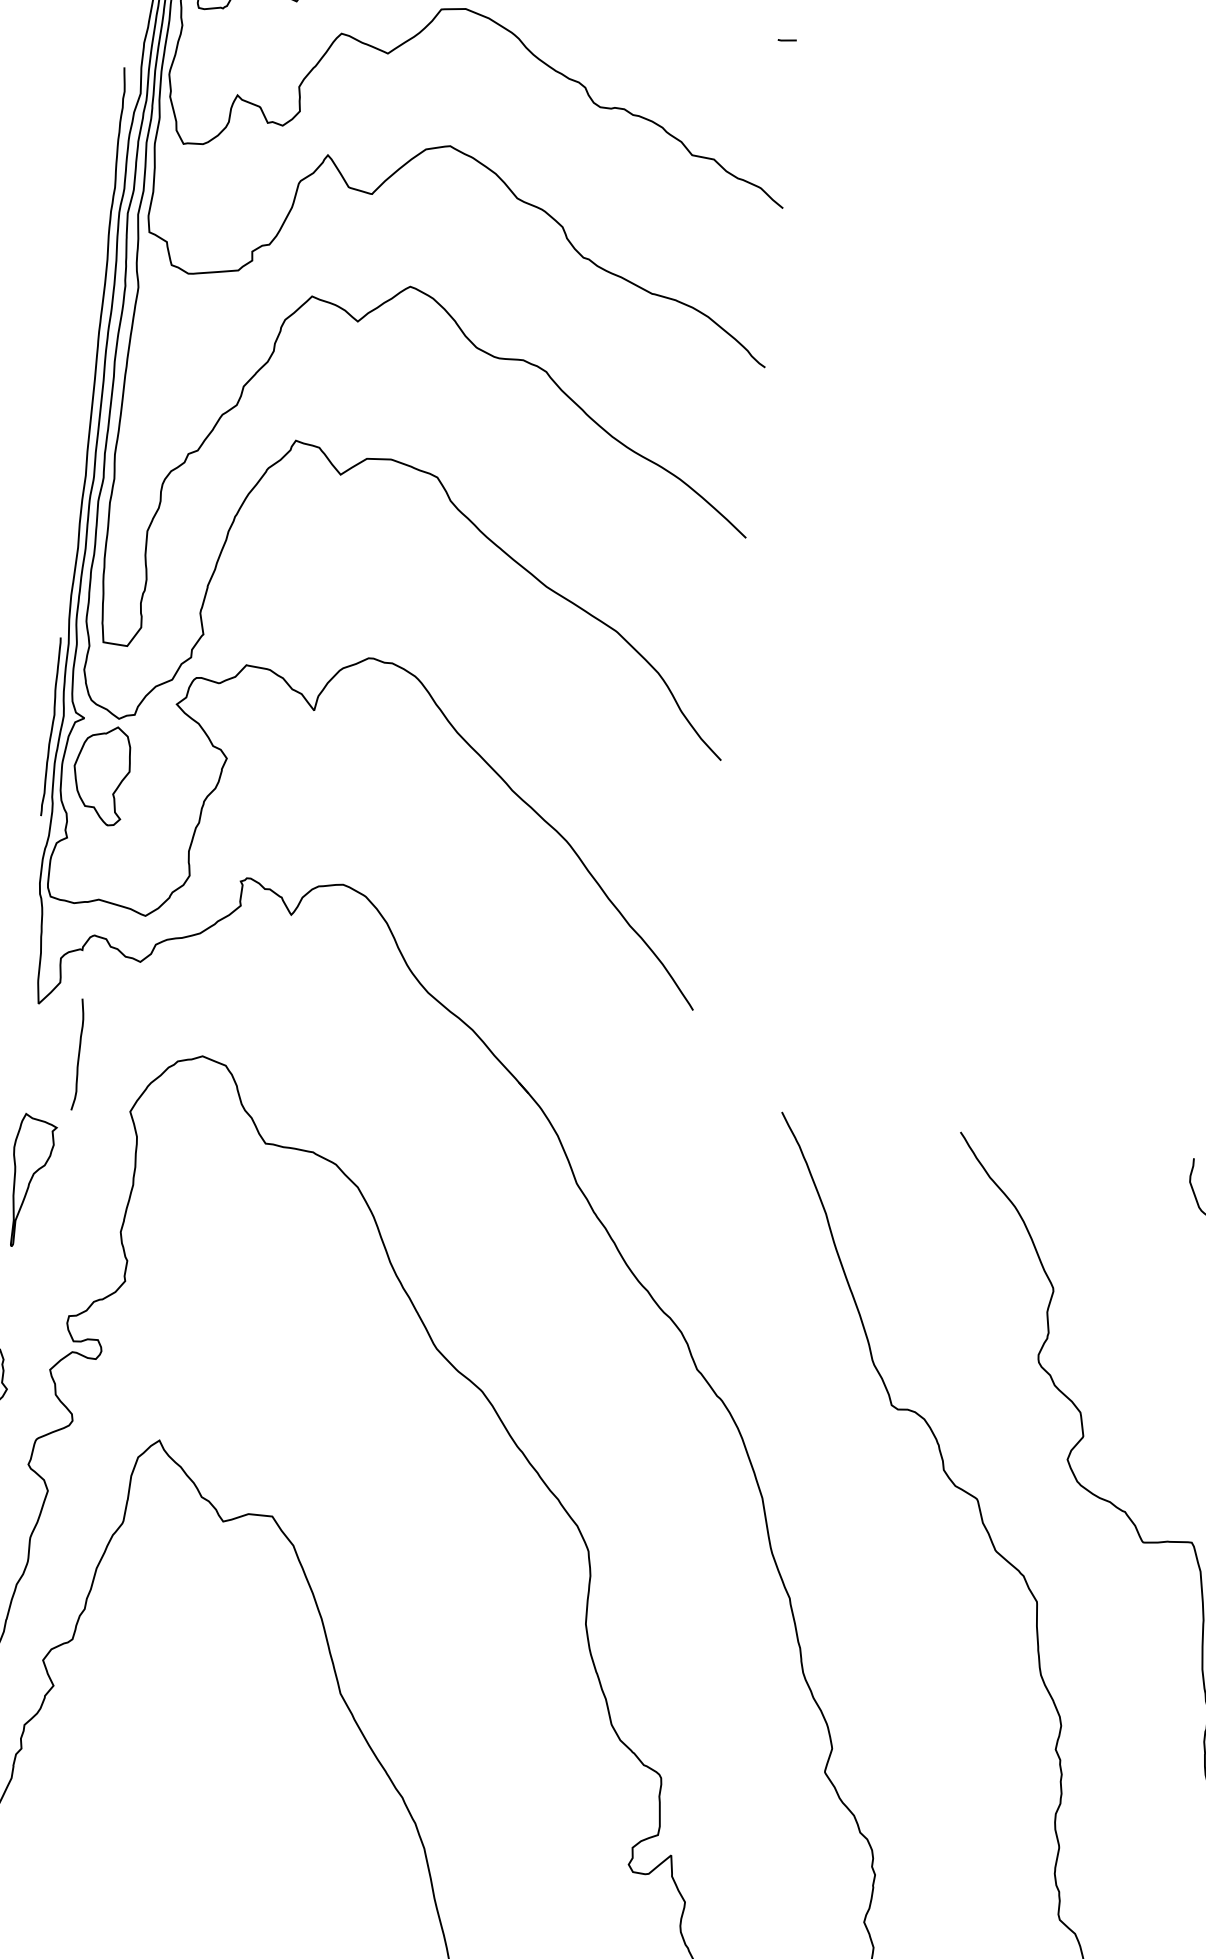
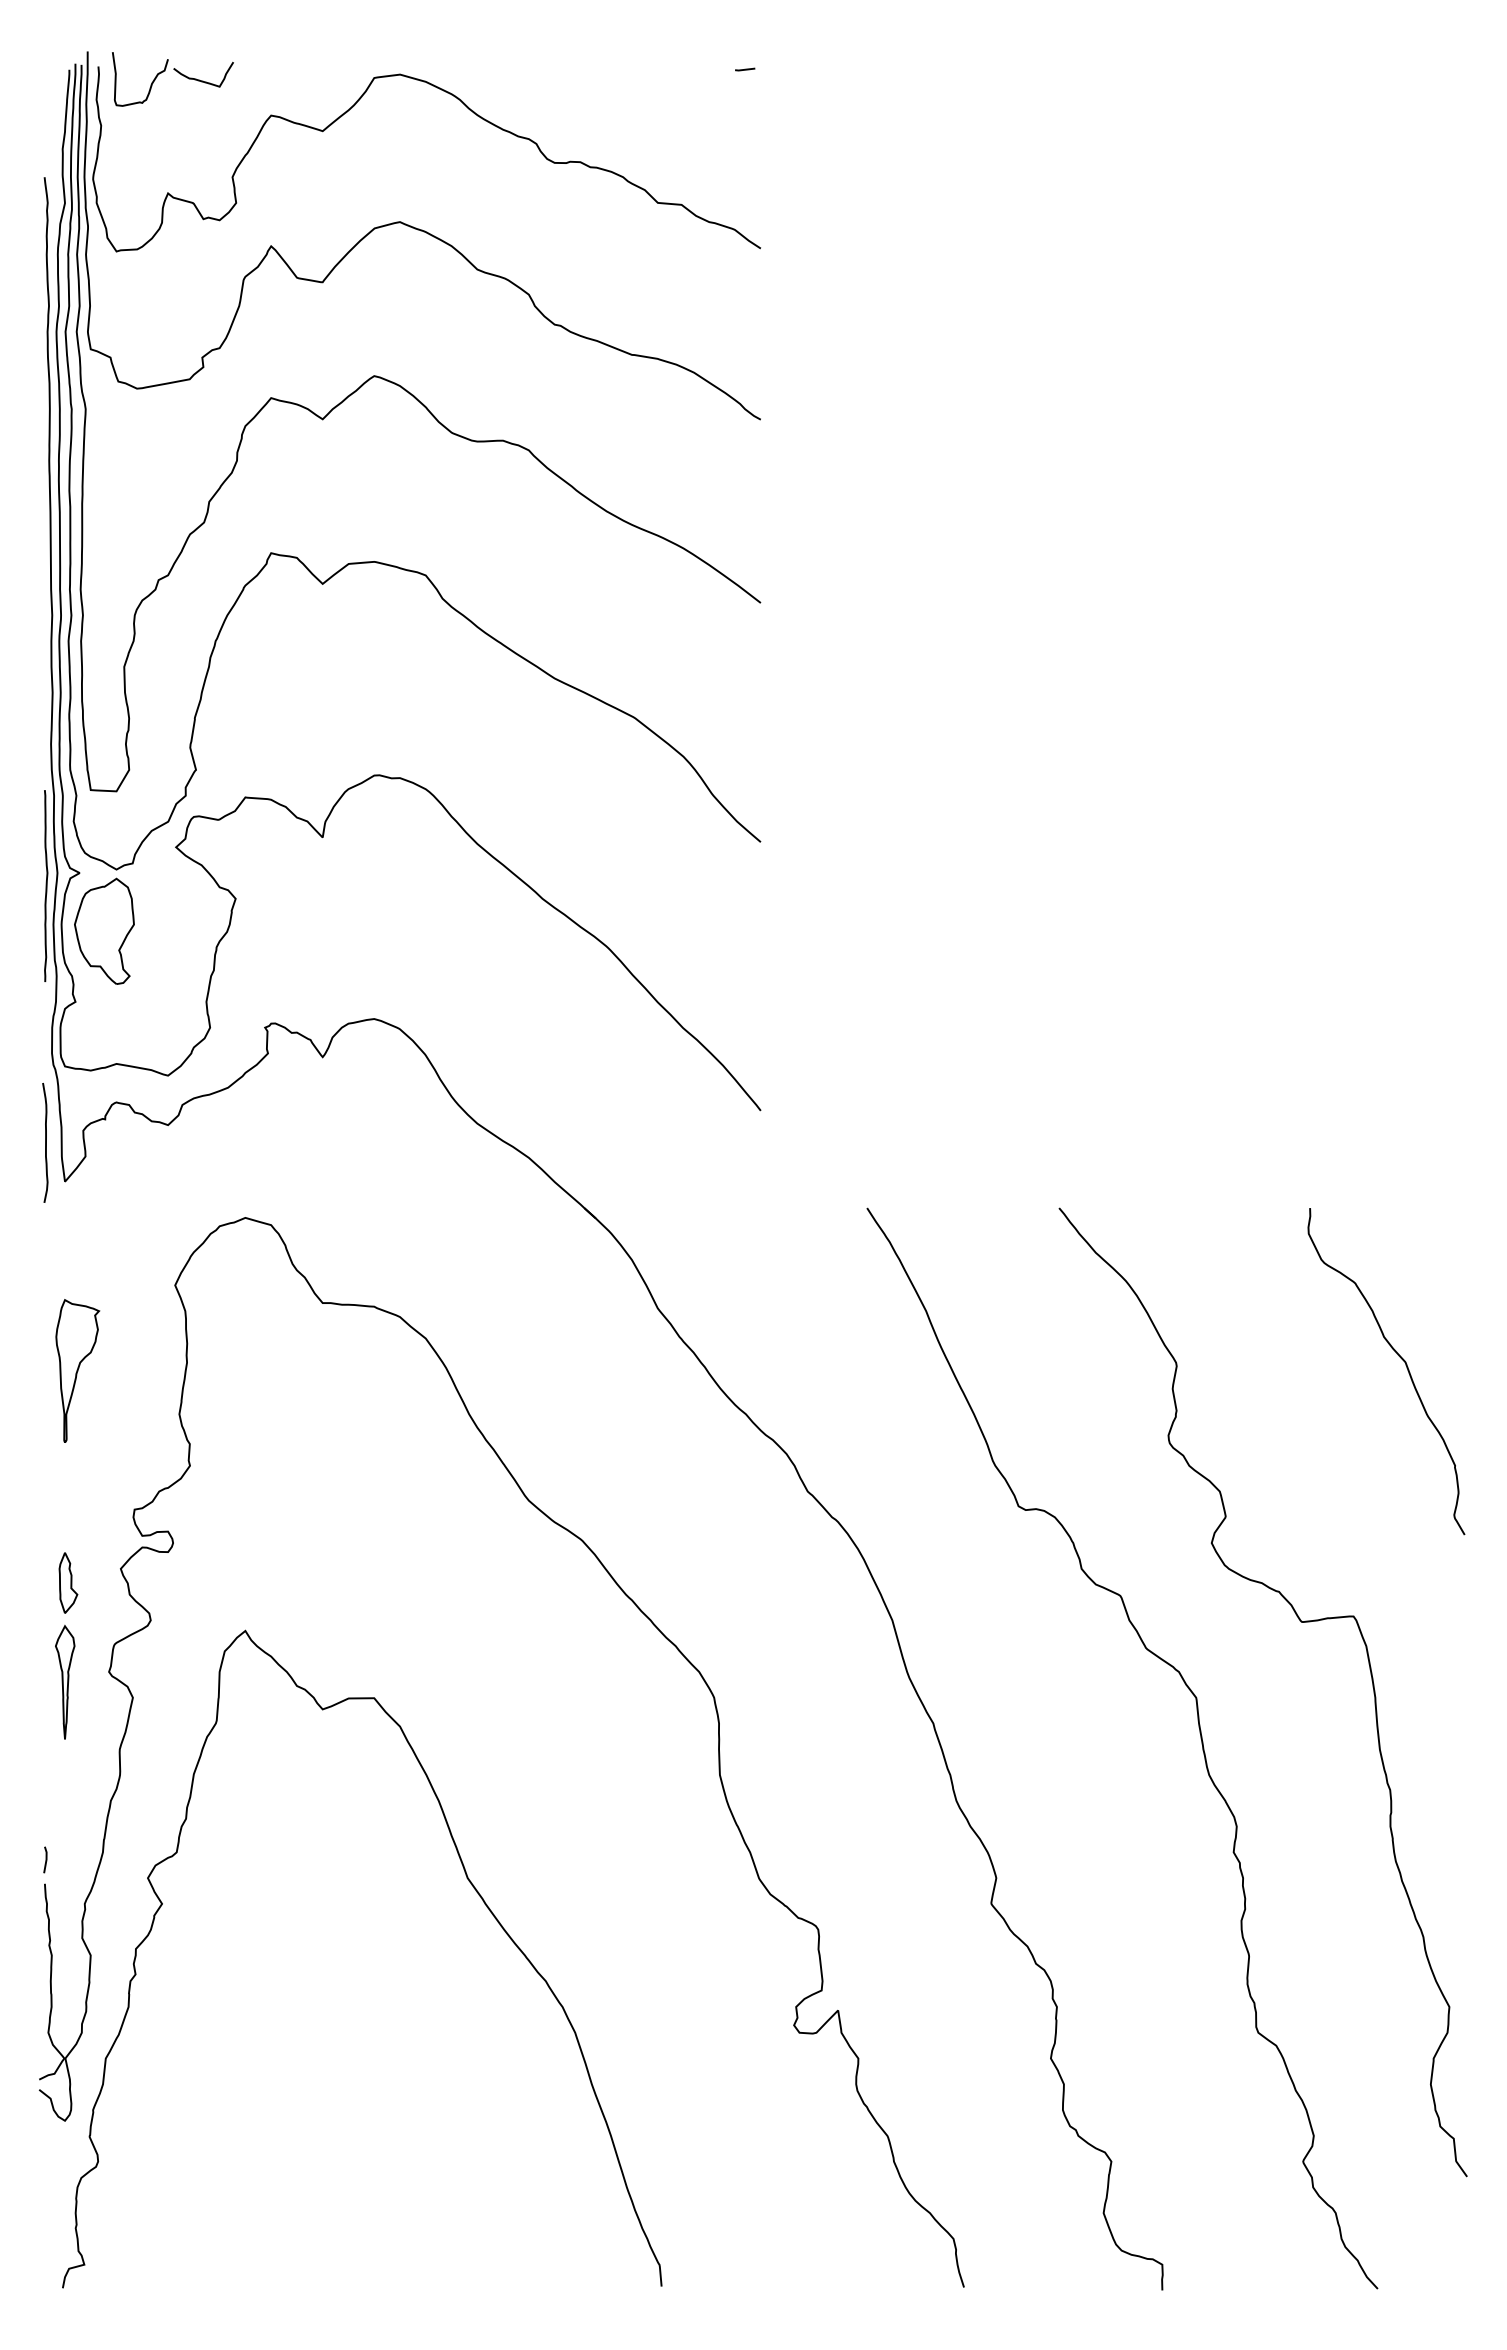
curve: (78, 1054) -> (45, 1142), moved

